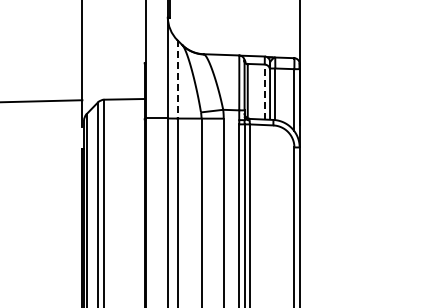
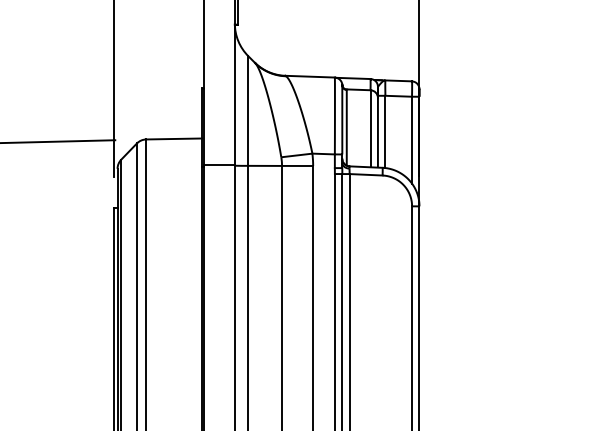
line: (177, 79) -> (248, 111), dashed -> solid
line: (264, 92) -> (370, 129), dashed -> solid

